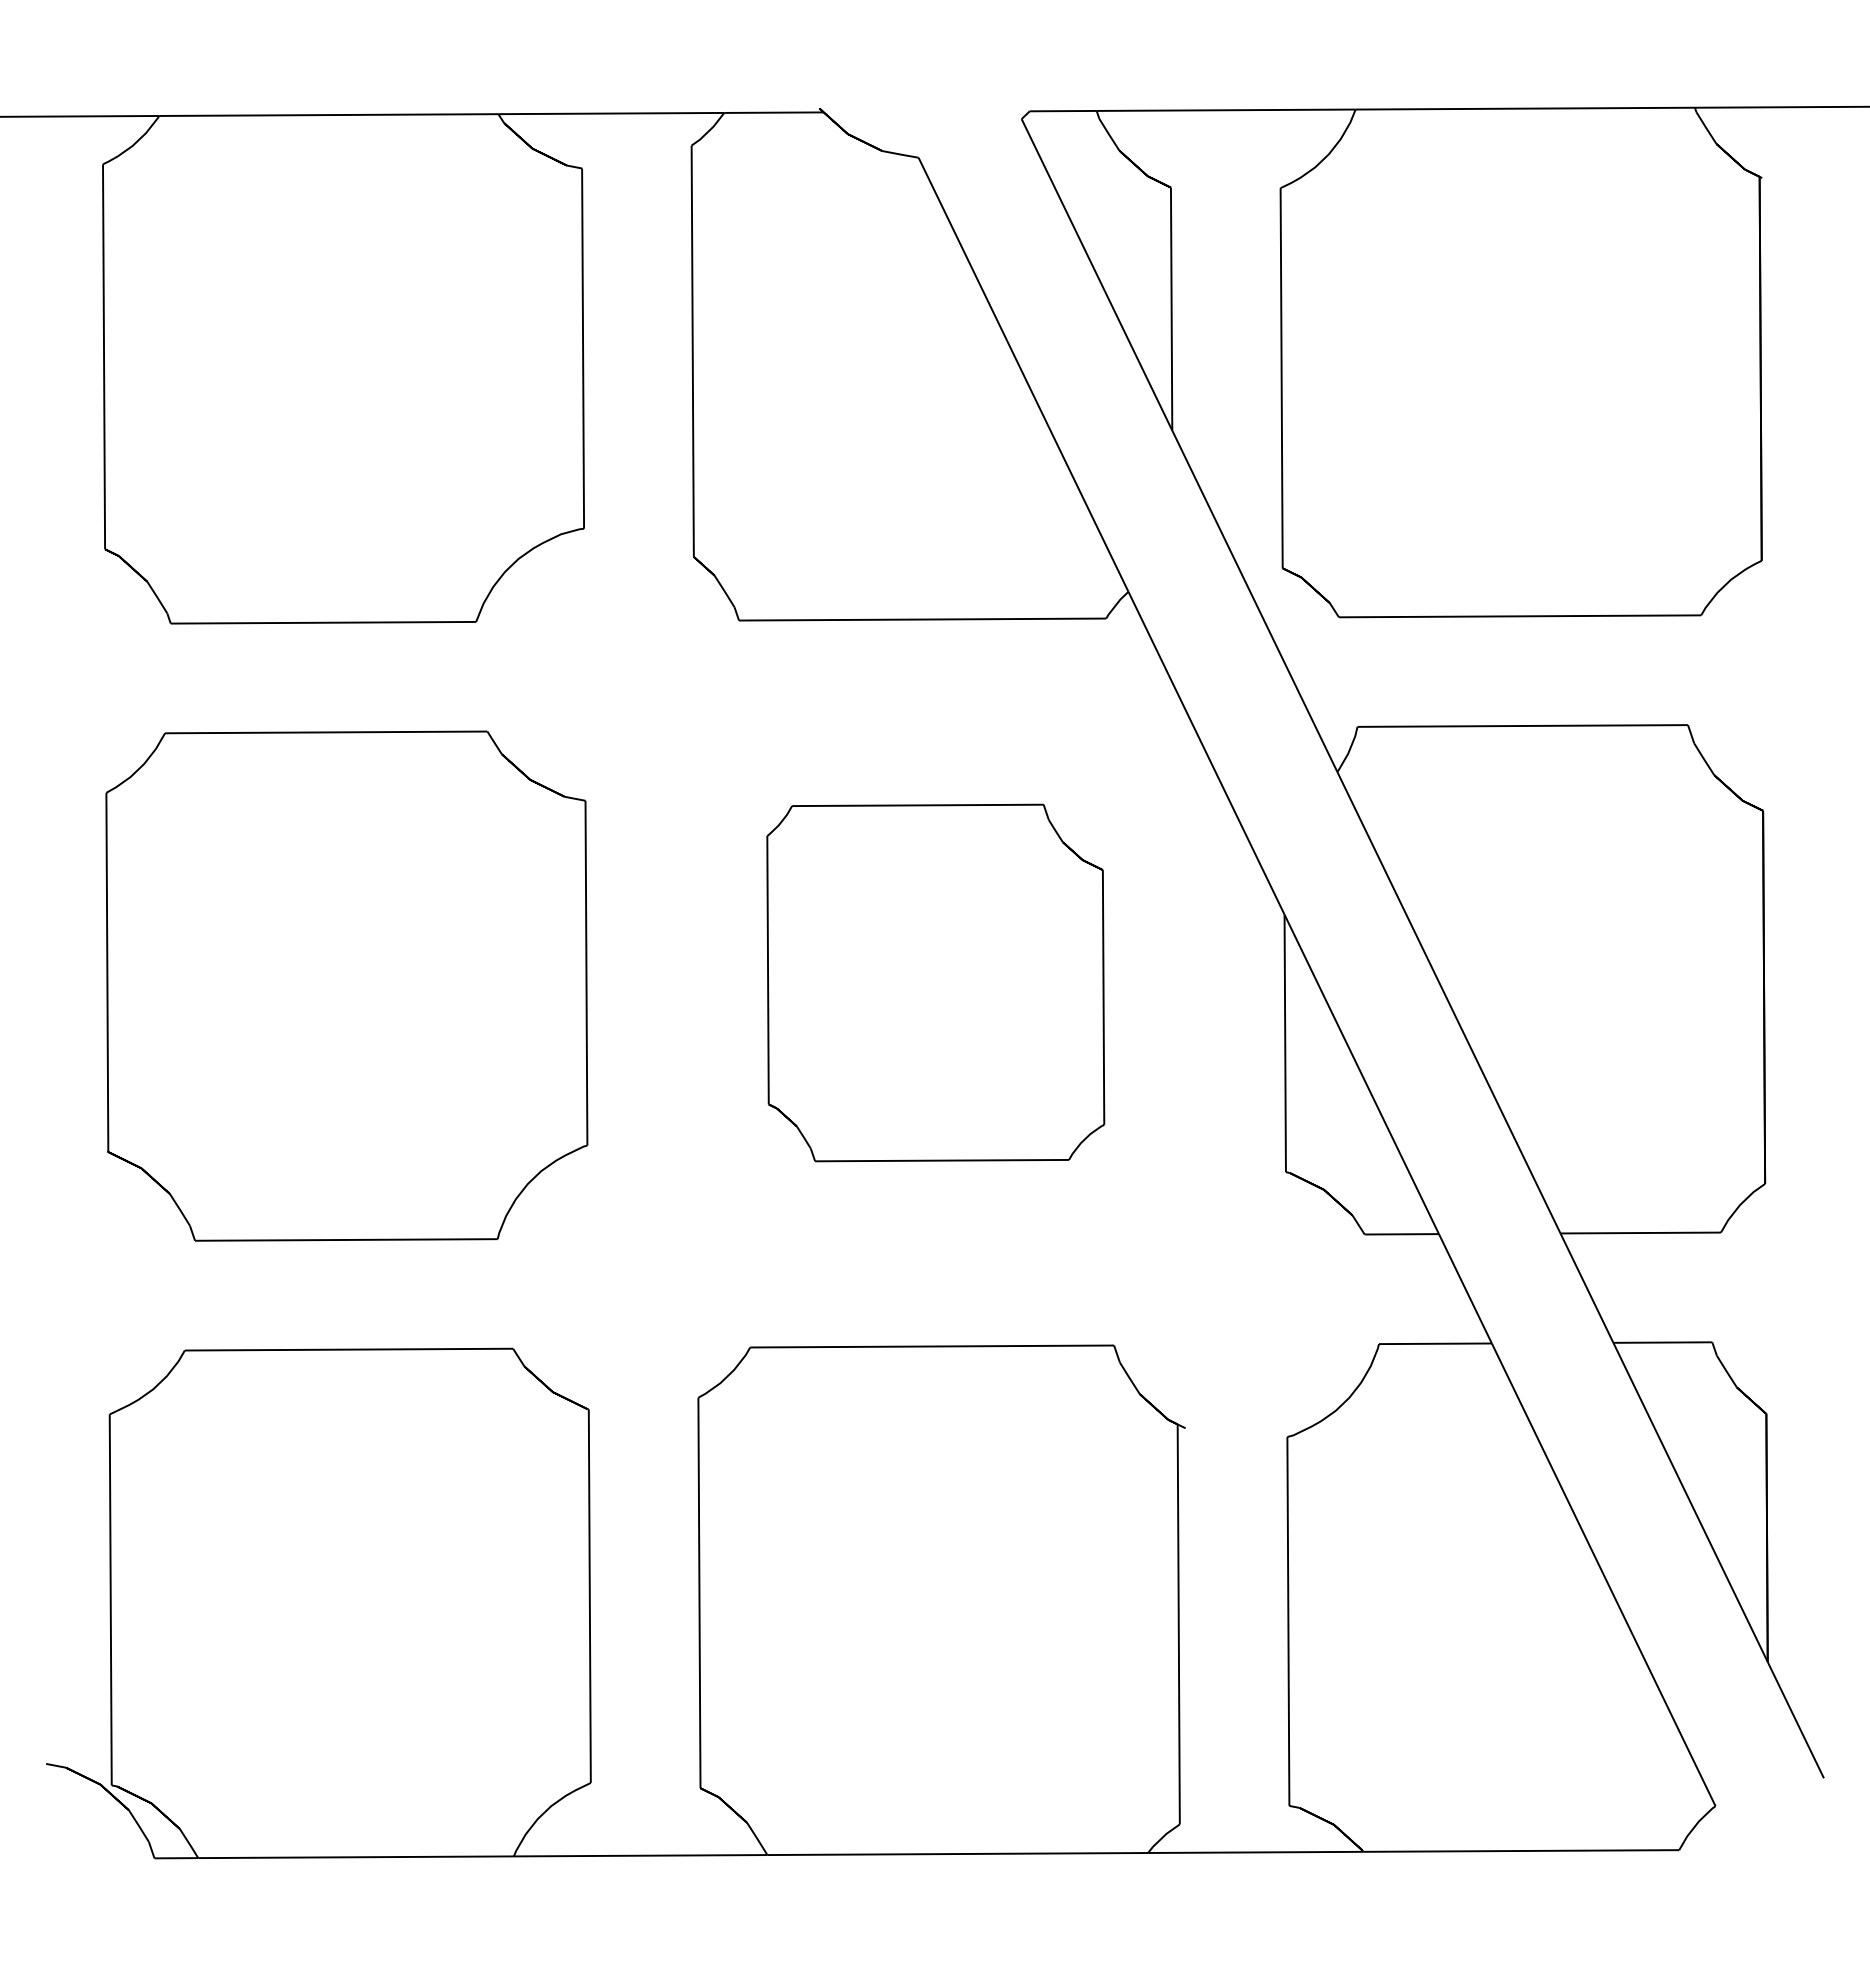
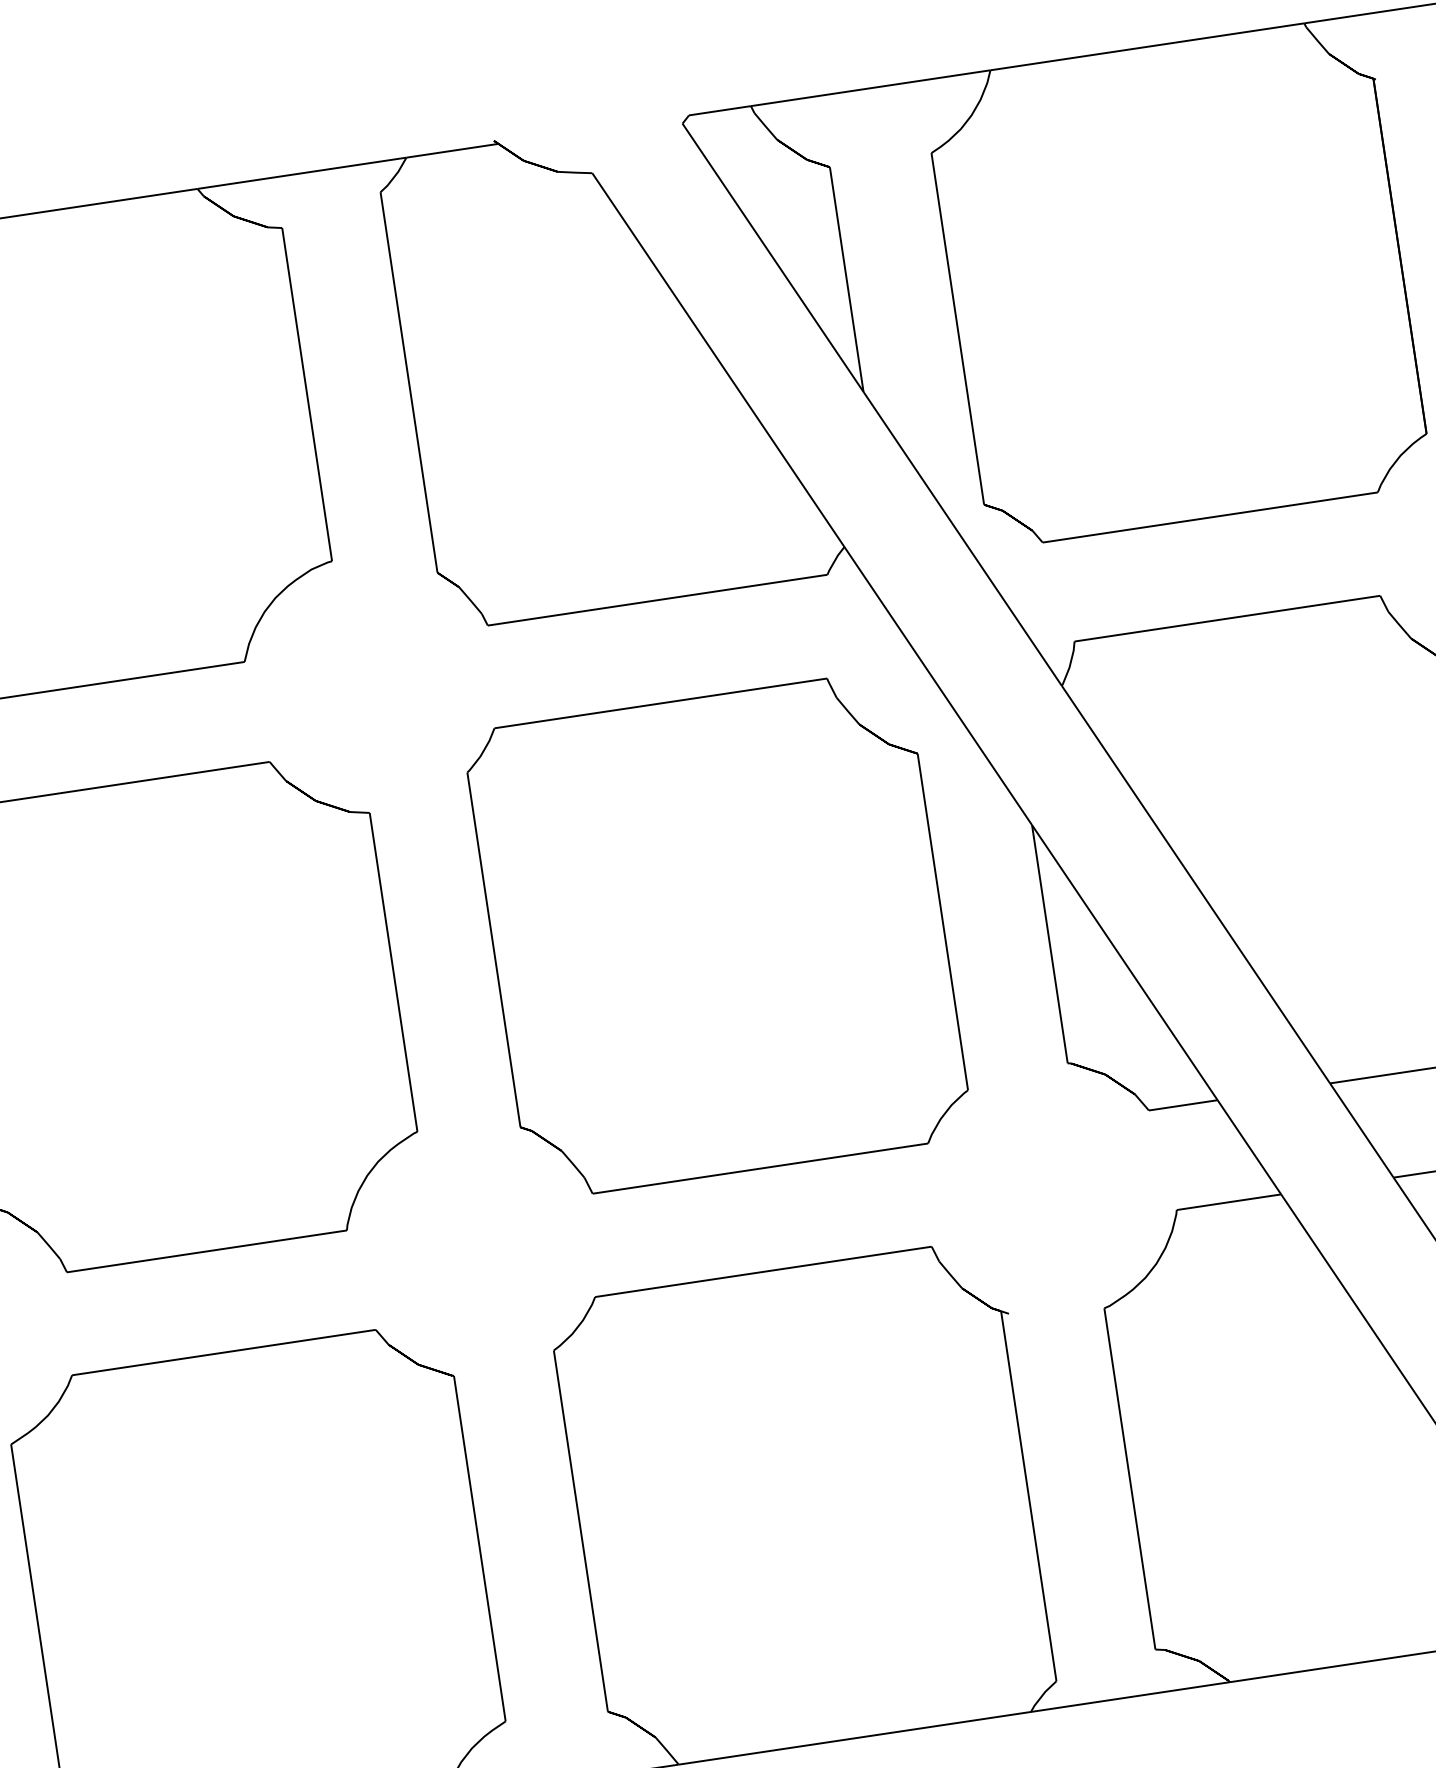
part: (935, 982) -> (717, 934), size x1.43

